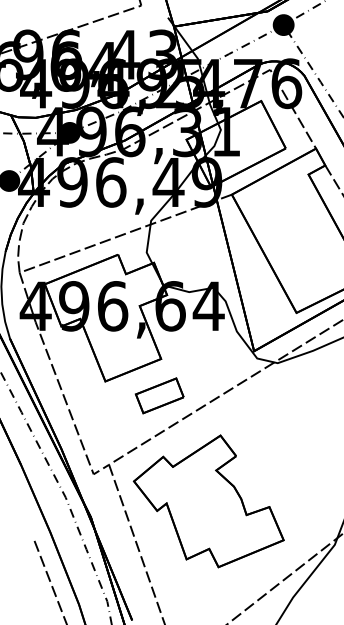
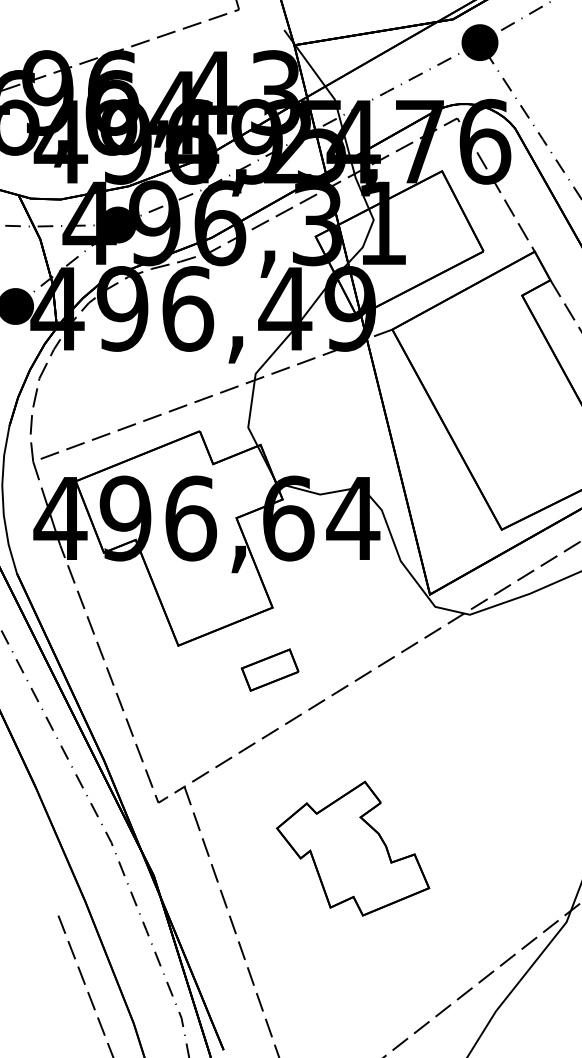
part: (159, 395) -> (269, 669), size x0.7
part: (208, 501) -> (352, 848), size x0.6

